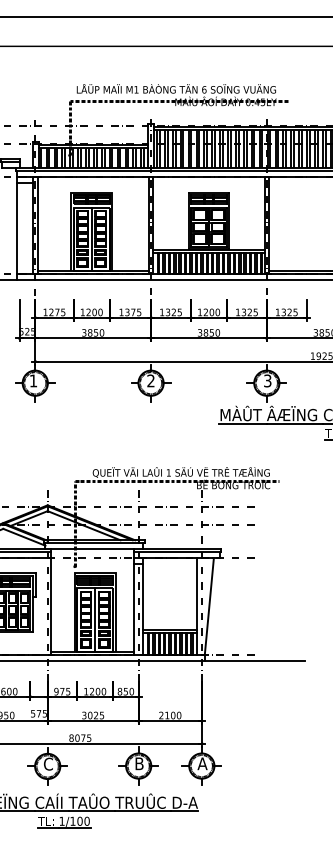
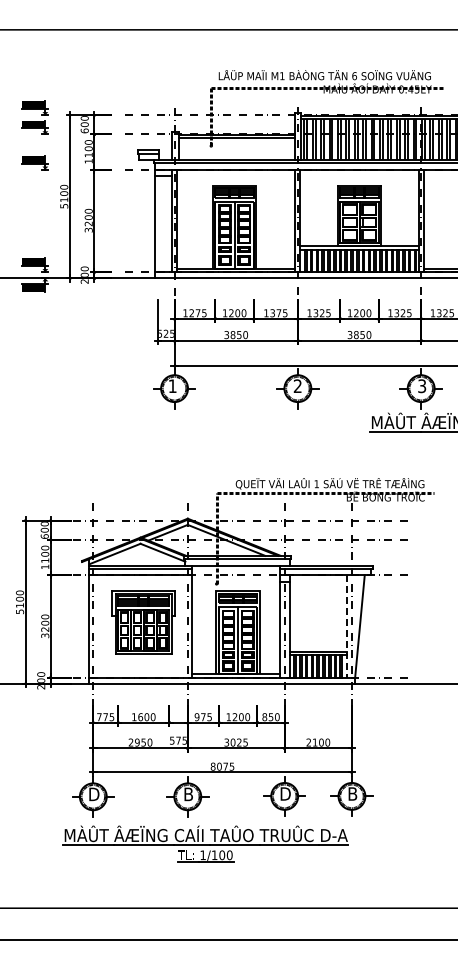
hatch: (92, 157) -> (235, 148), removed
line: (197, 606) -> (347, 626), solid -> dashed
text: (139, 763) -> (285, 793), B -> D
text: (202, 763) -> (352, 793), A -> B
text: (48, 764) -> (188, 794), C -> B

